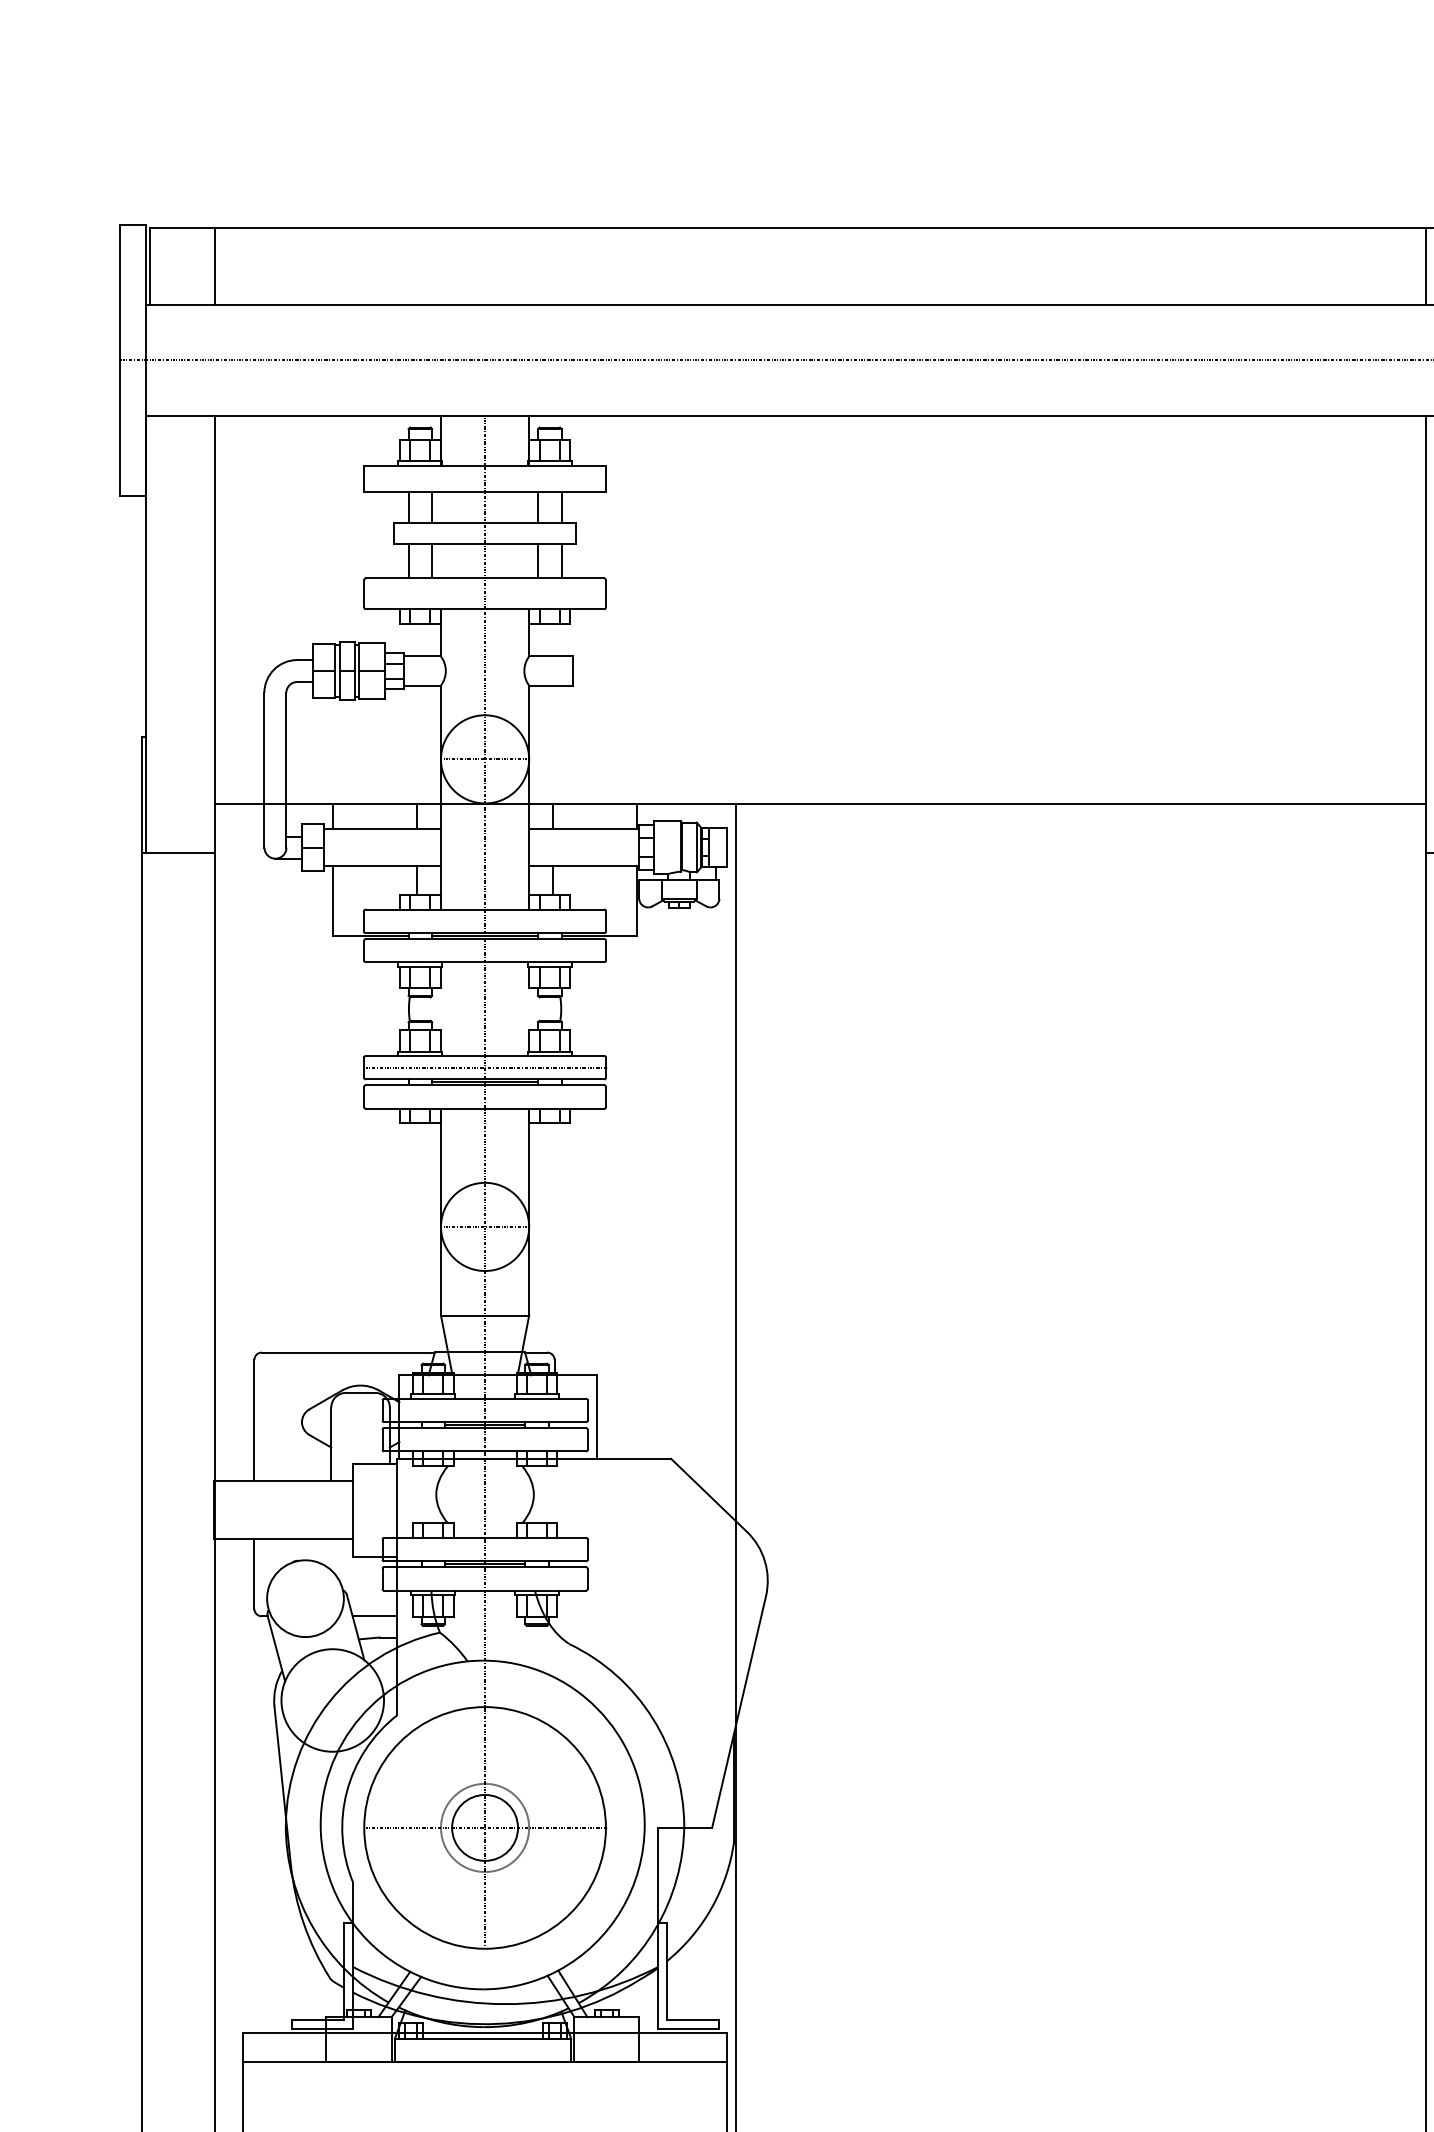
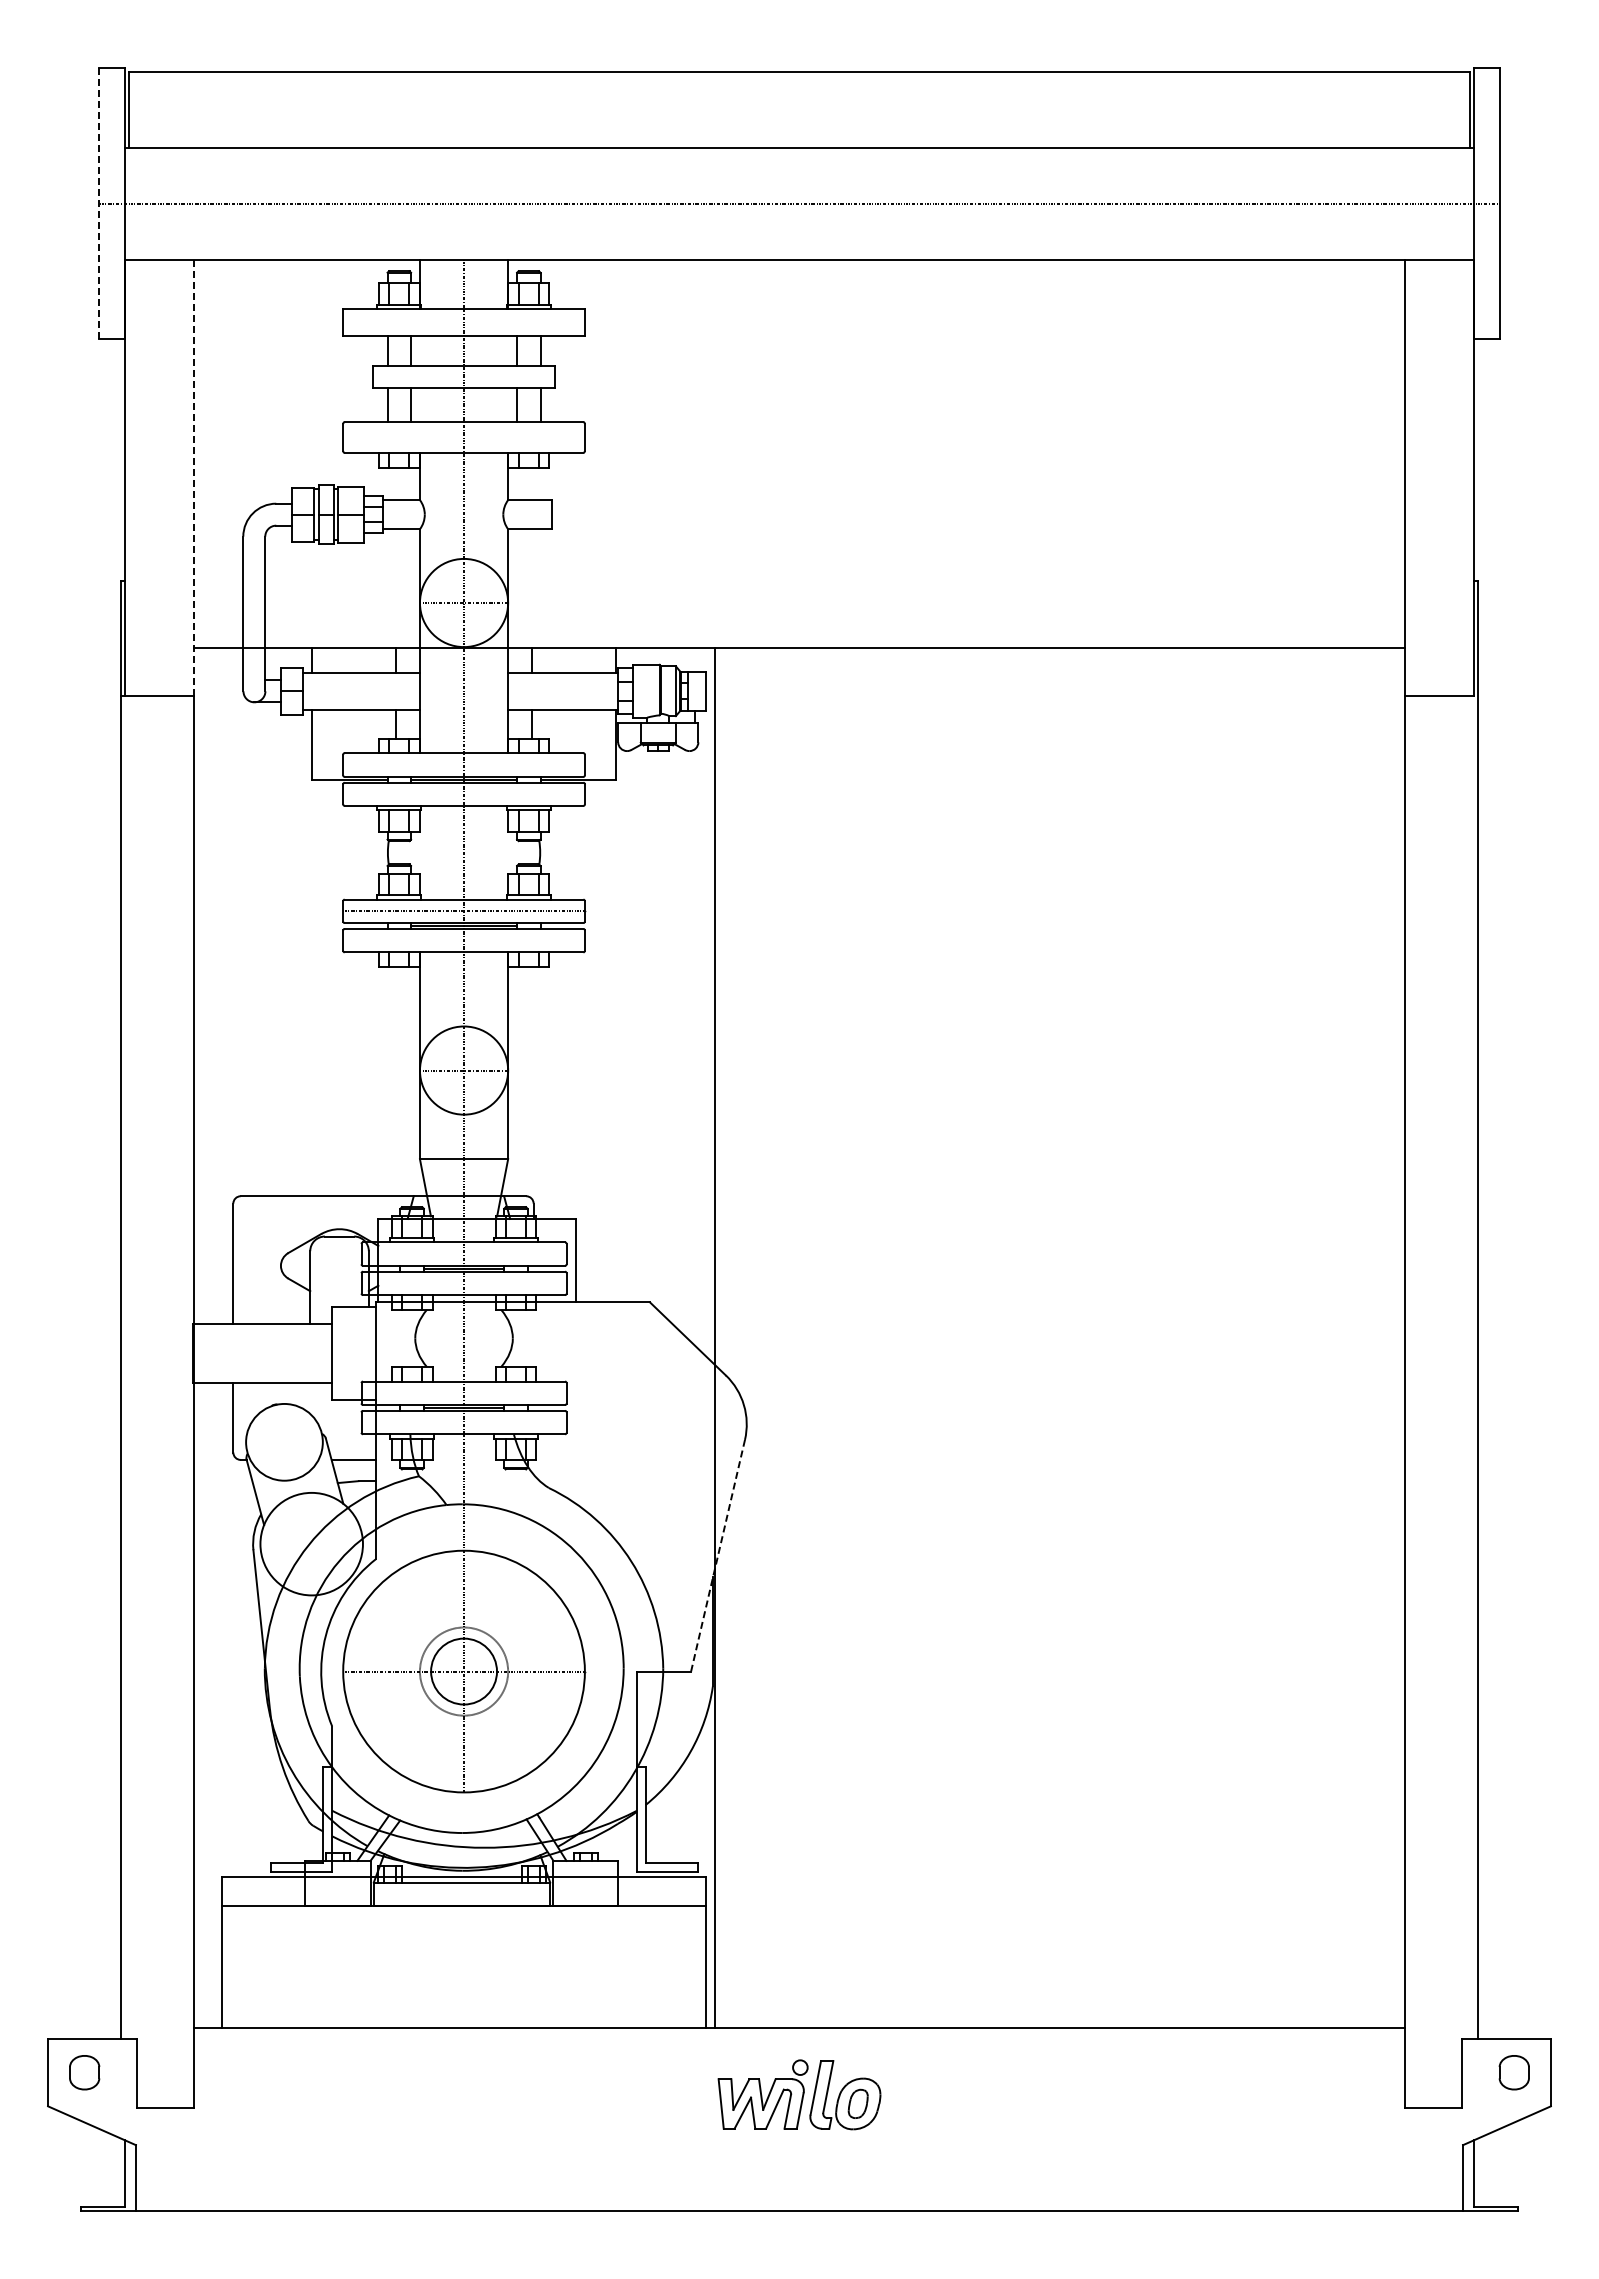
line: (214, 266) -> (193, 110), removed
line: (1426, 266) -> (1405, 110), removed
line: (119, 360) -> (98, 204), solid -> dashed
line: (214, 633) -> (193, 477), solid -> dashed
line: (739, 1711) -> (718, 1555), solid -> dashed

